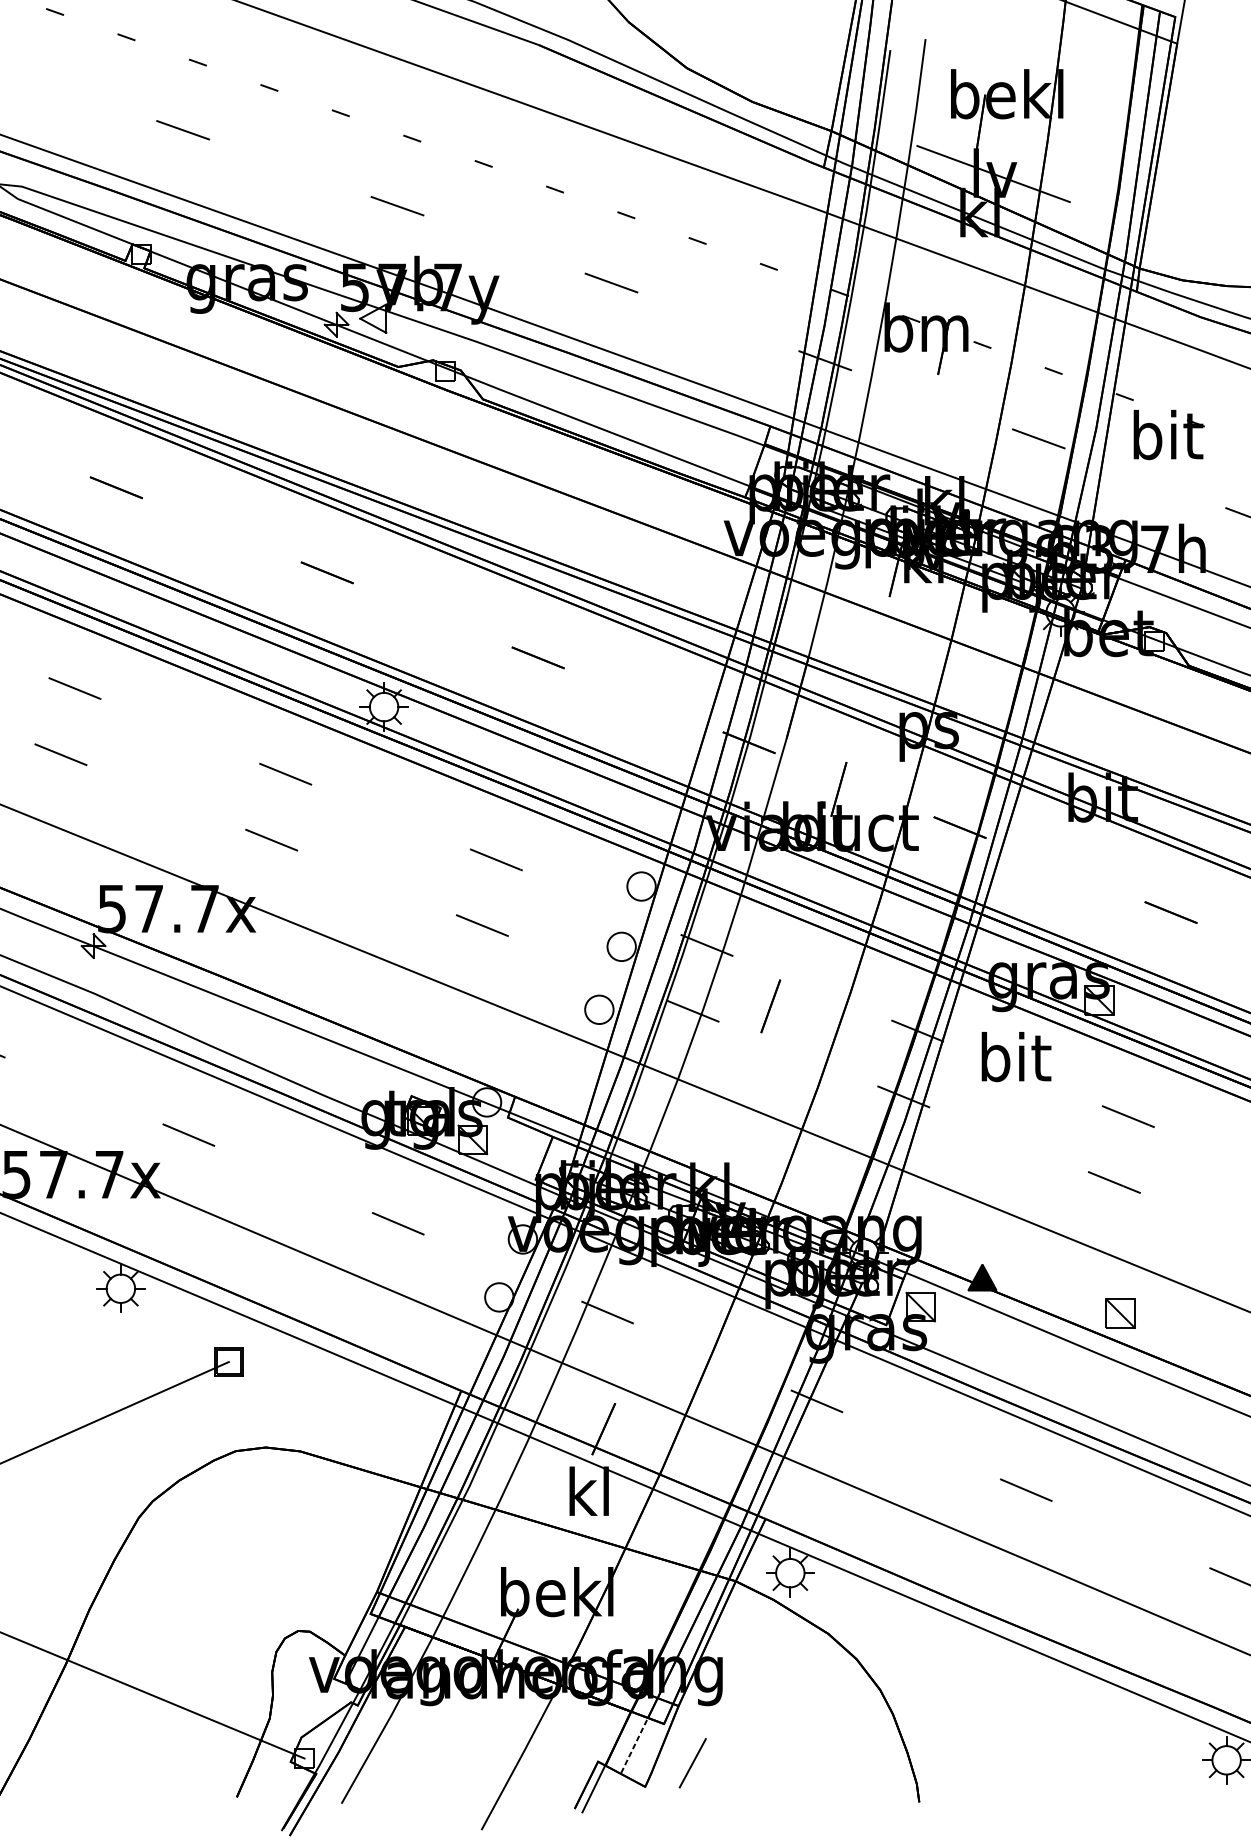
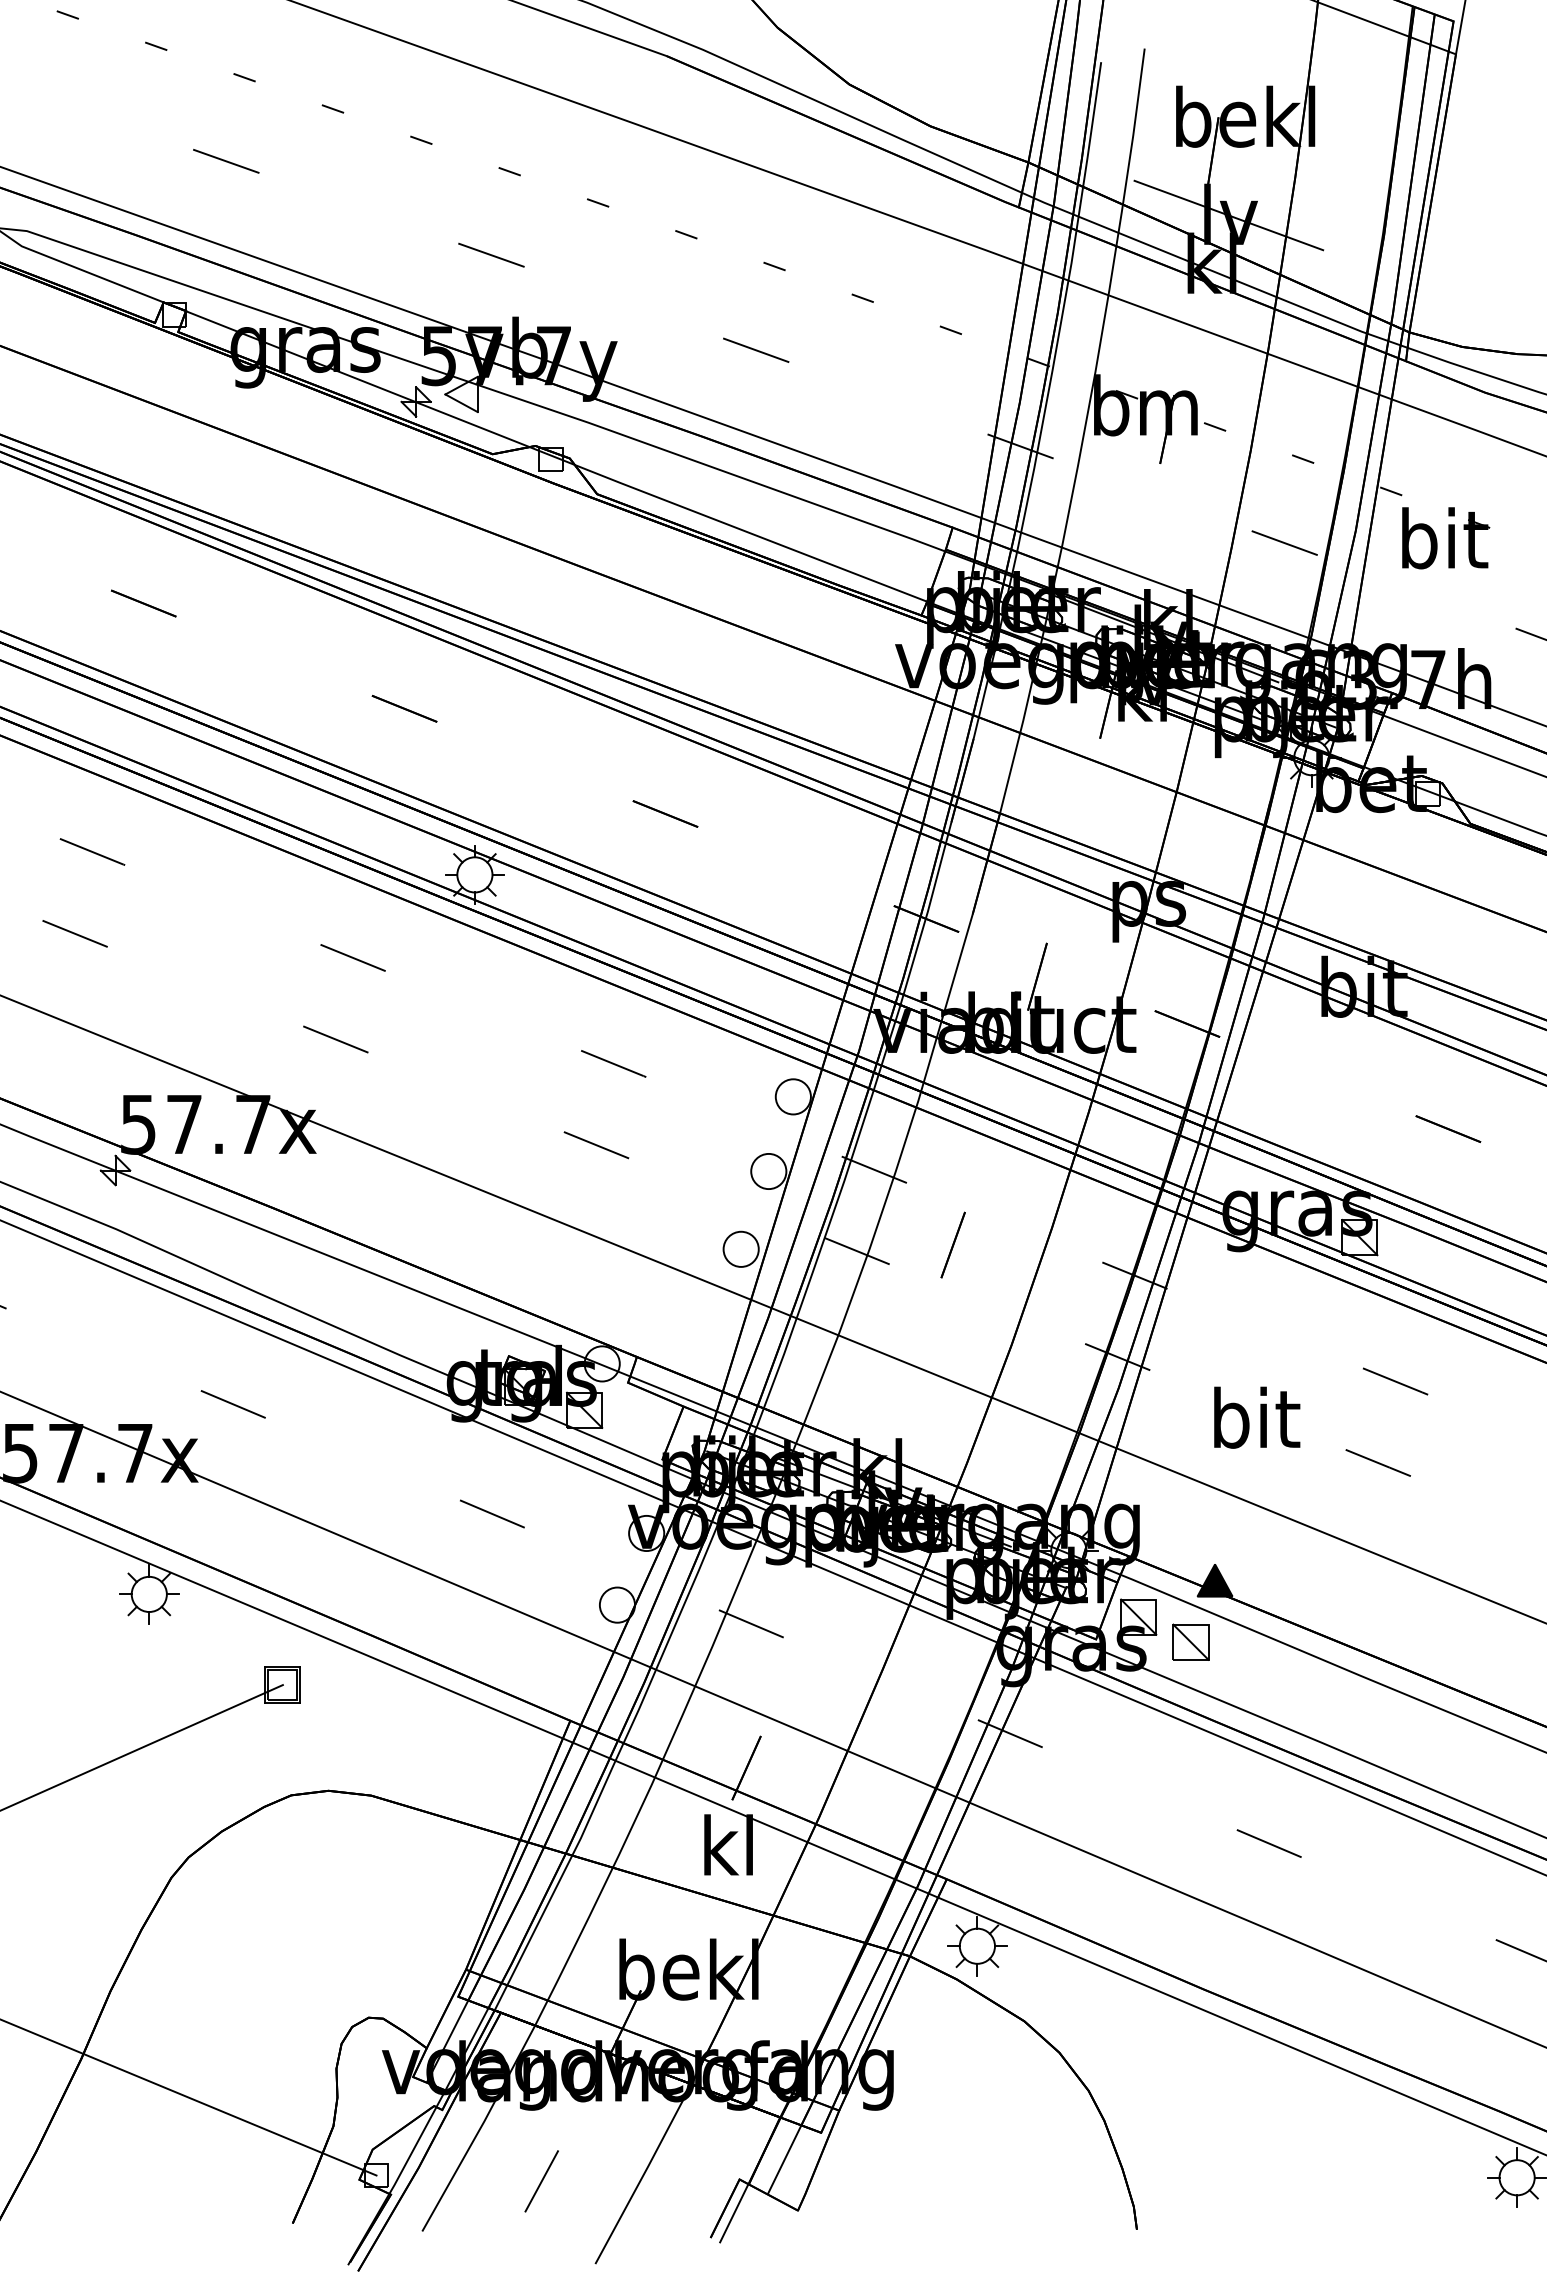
text: (1016, 1056) -> (1257, 1417), moved
part: (1120, 1313) -> (1190, 1641), moved
line: (634, 1745) -> (784, 2159), dashed -> solid
line: (692, 1763) -> (541, 2181), moved

